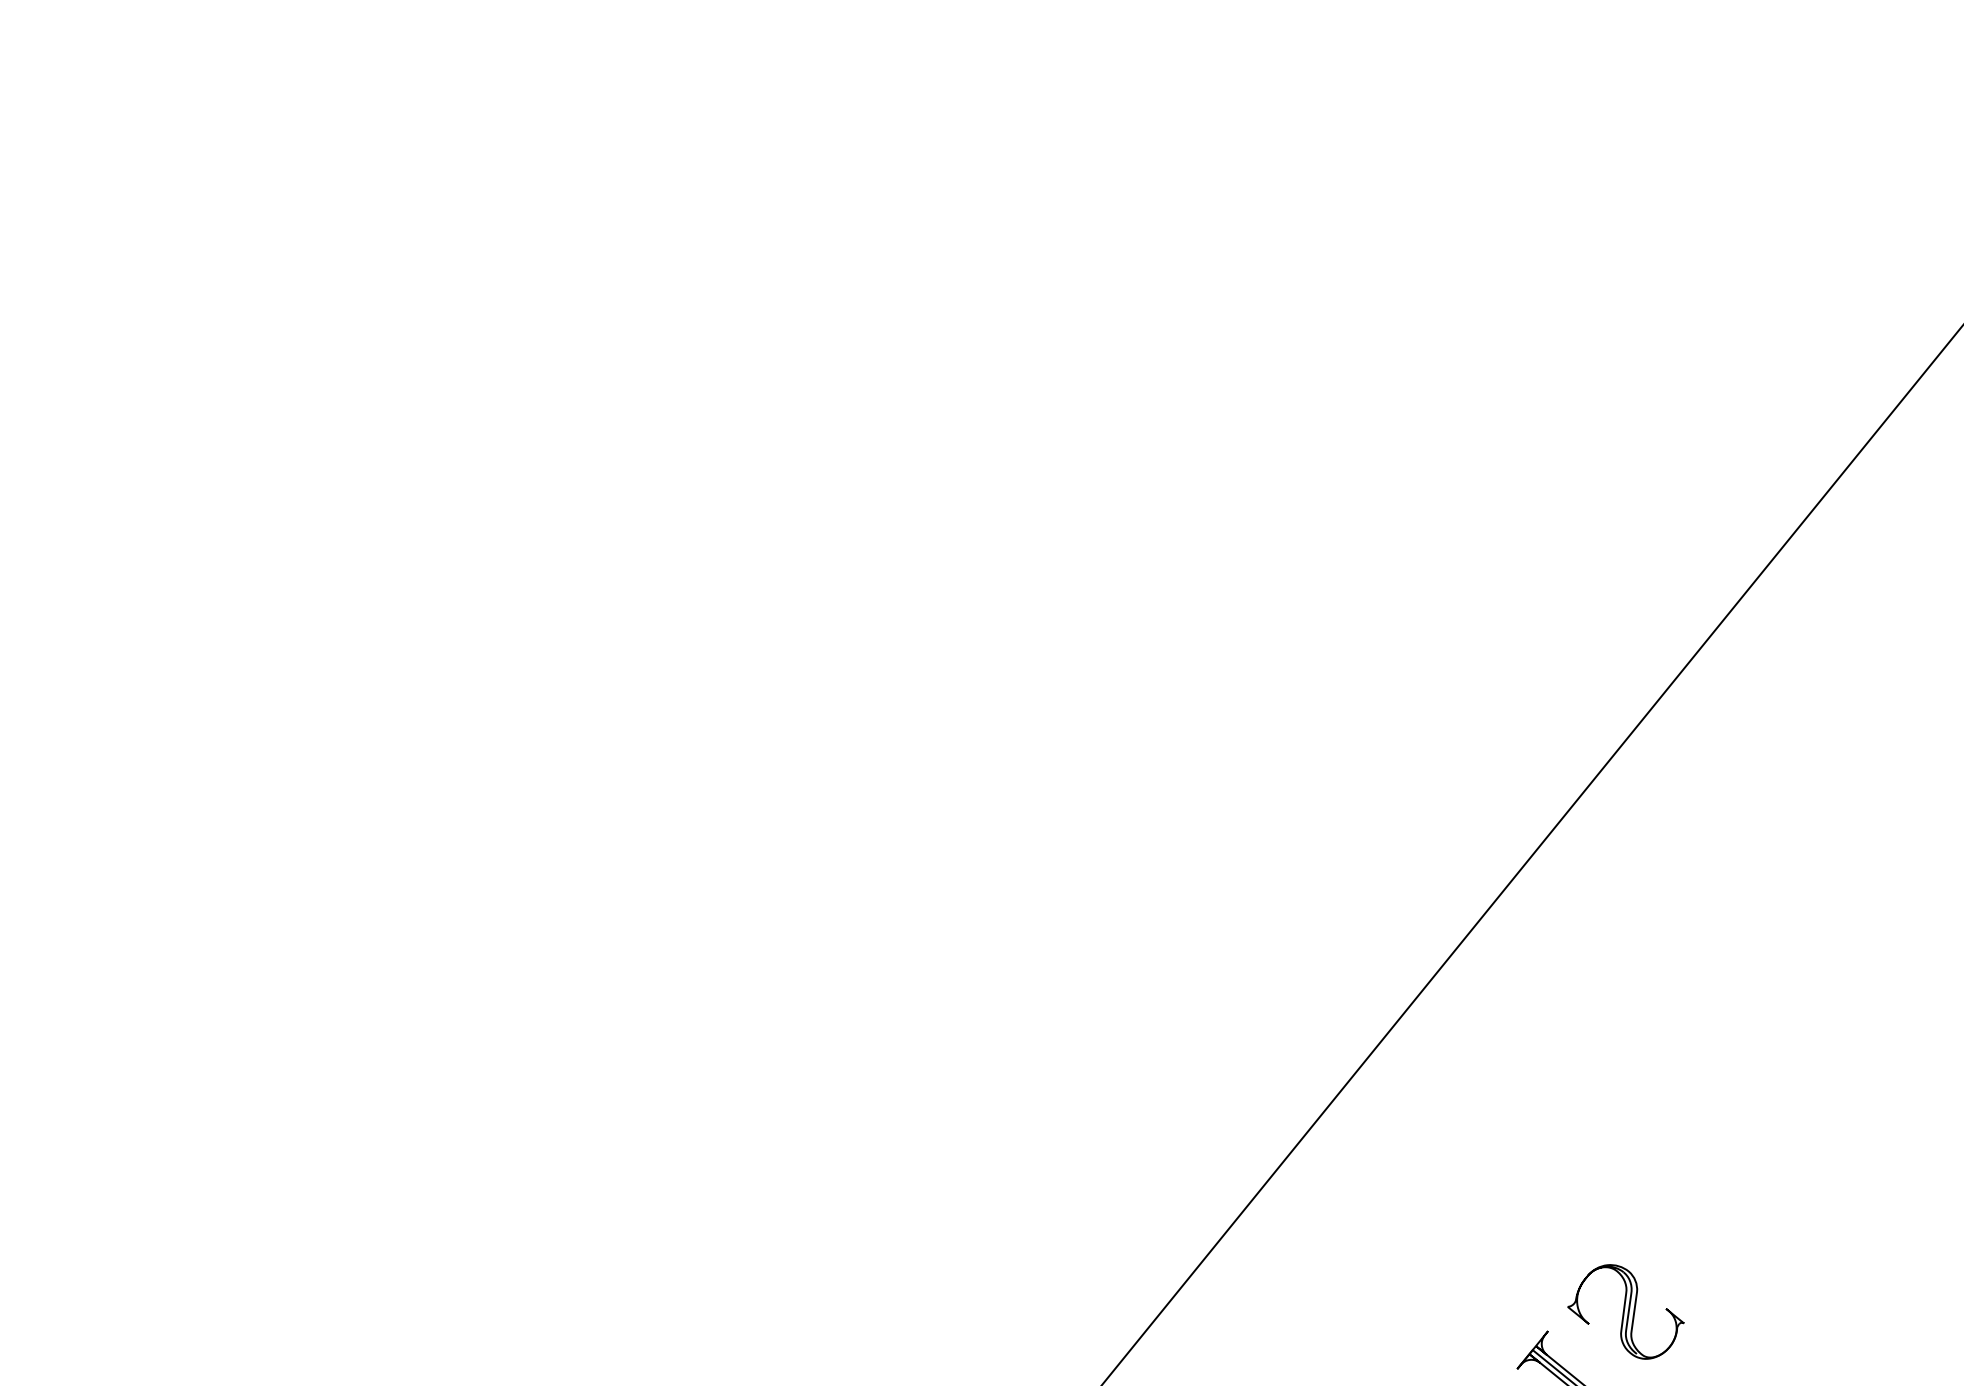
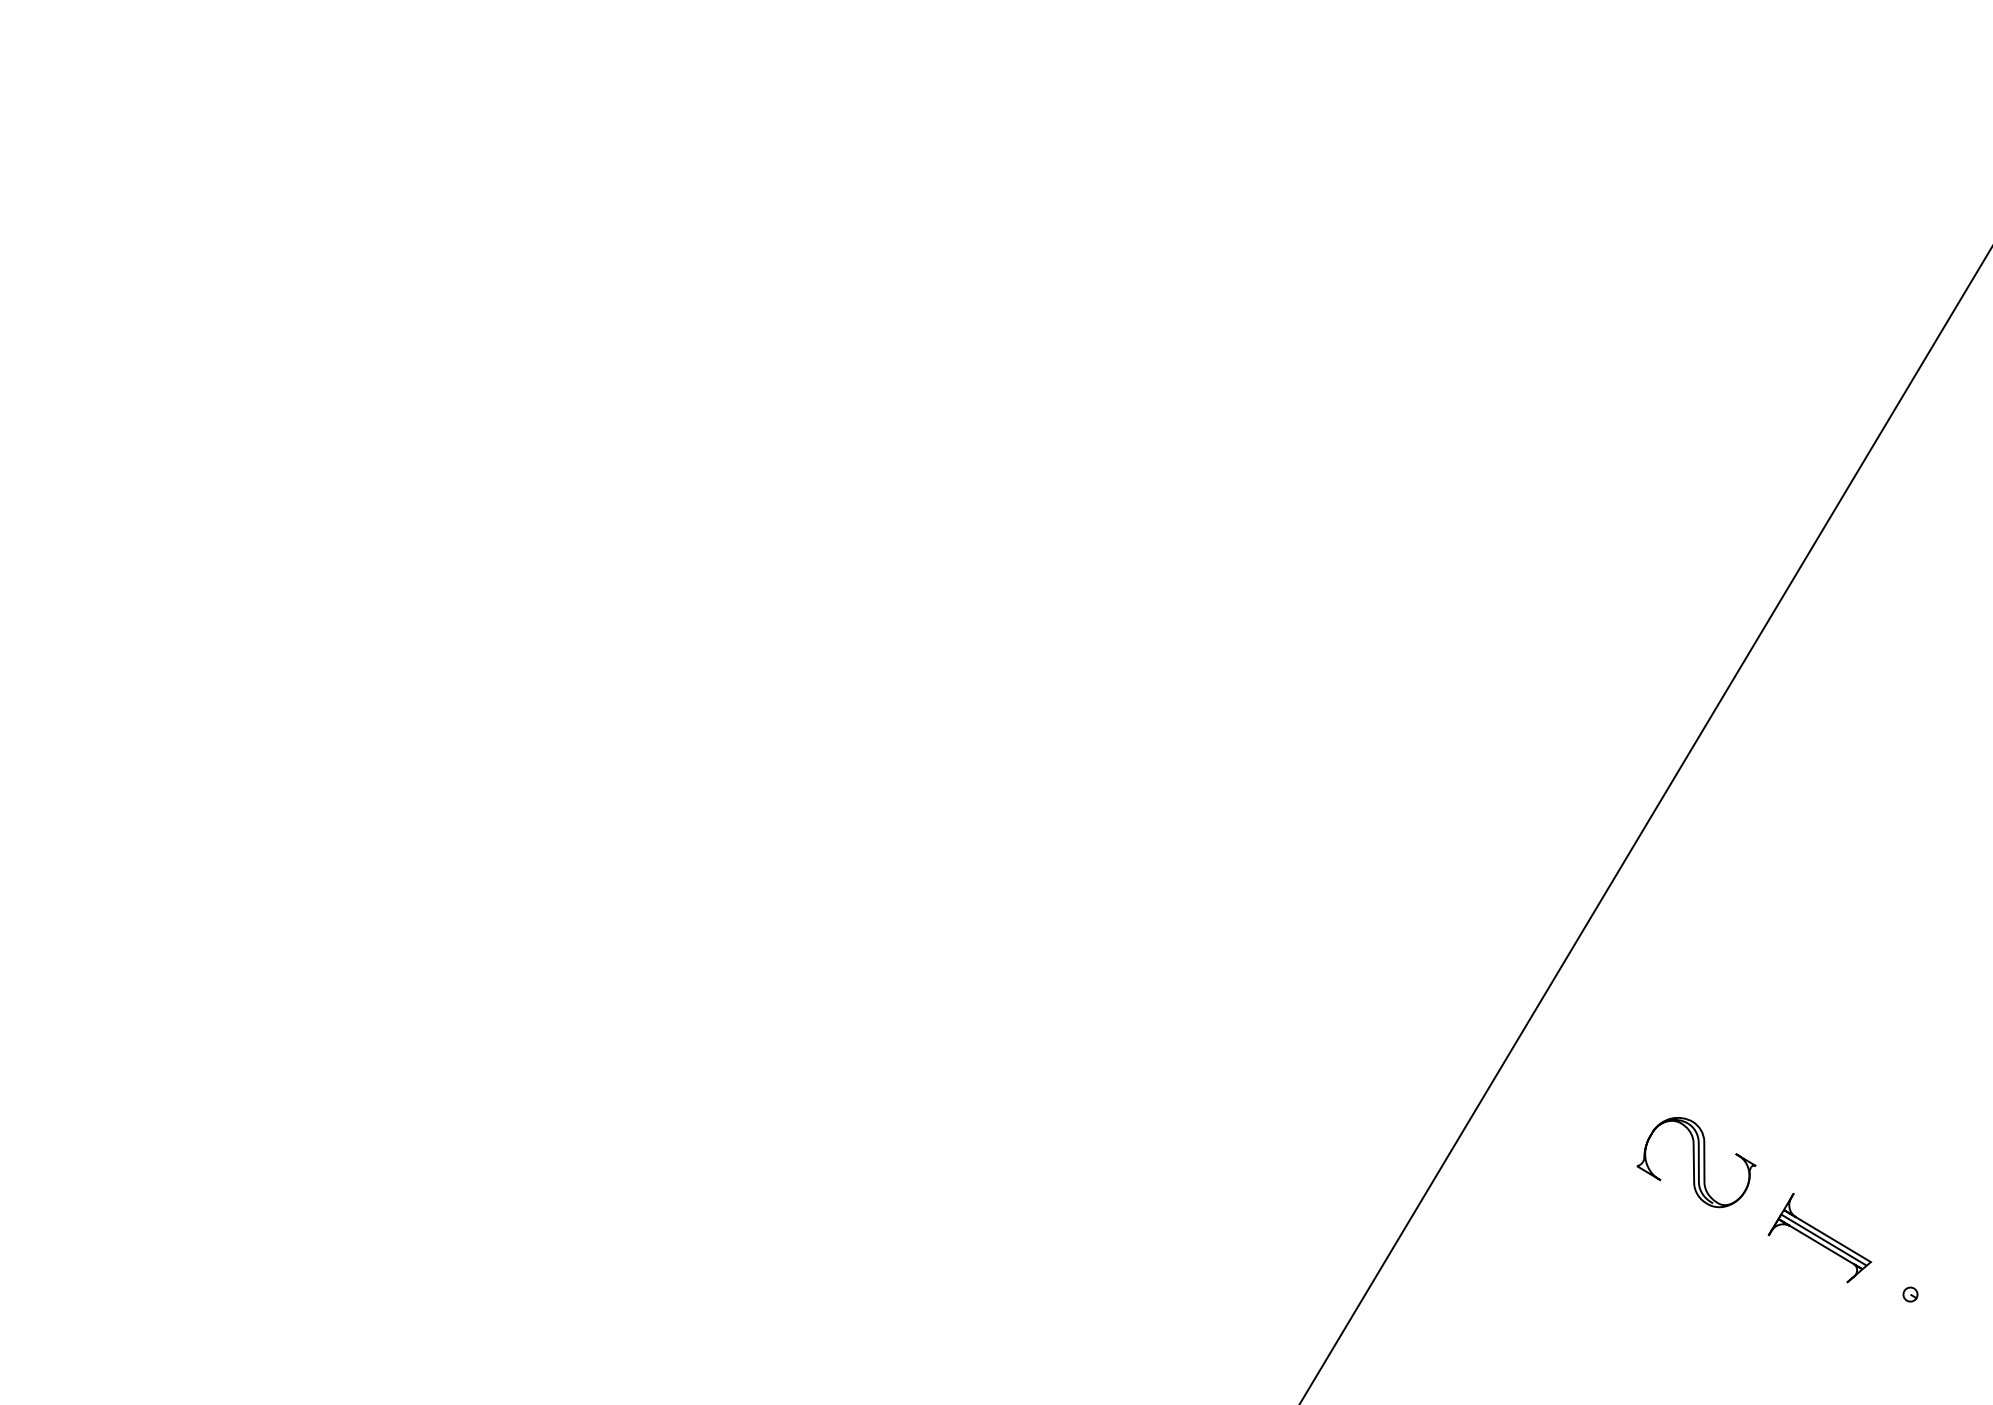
part: (1626, 1311) -> (1696, 1162), moved

